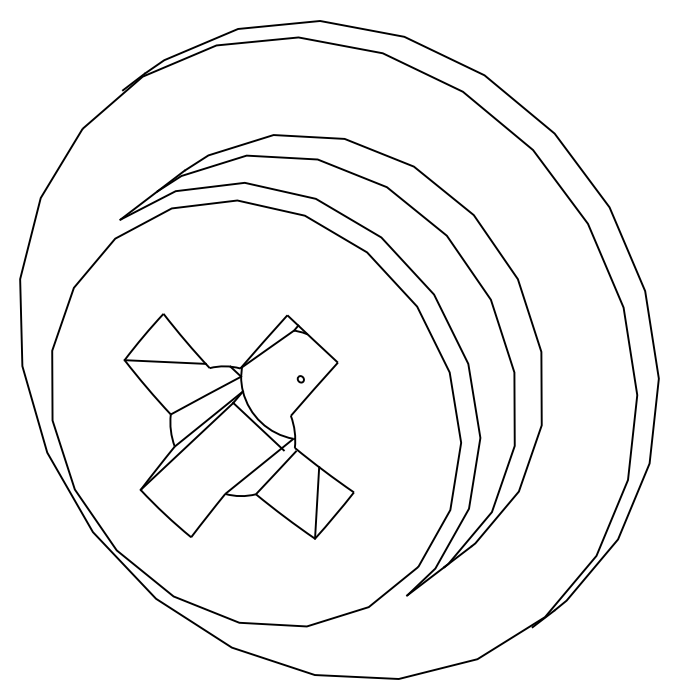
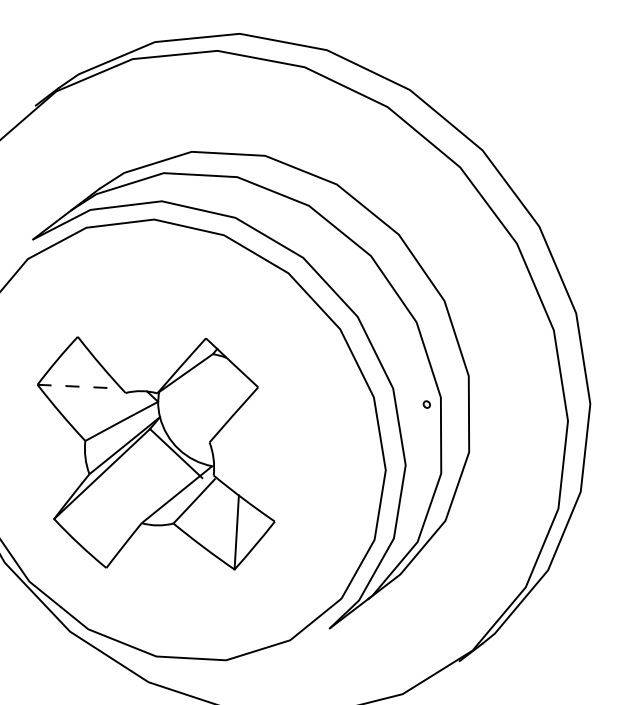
line: (165, 362) -> (79, 387), solid -> dashed
part: (300, 379) -> (426, 404), moved

